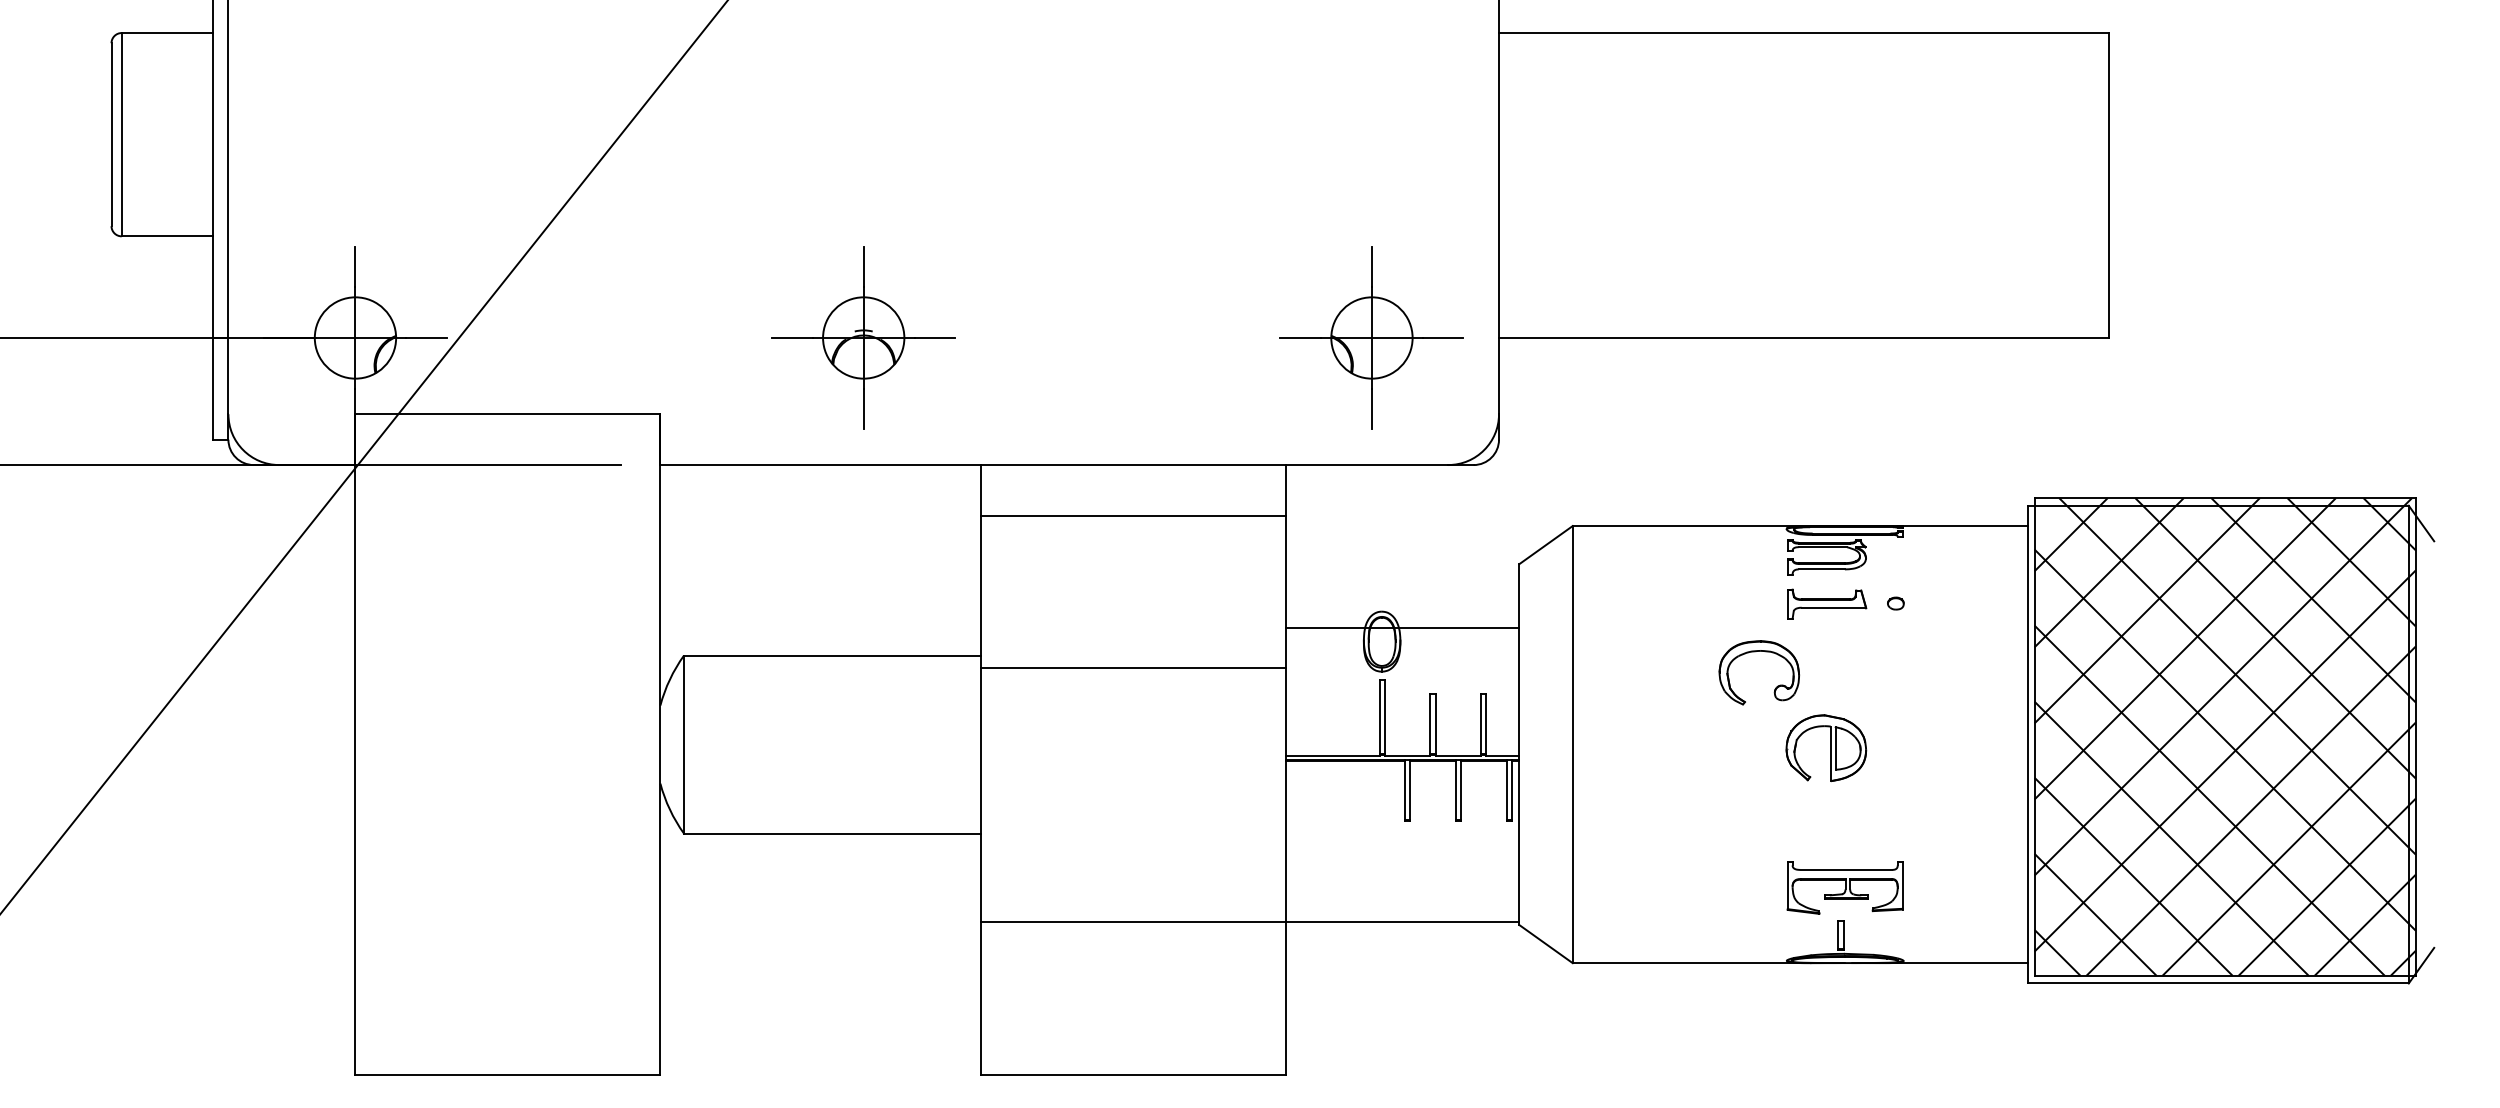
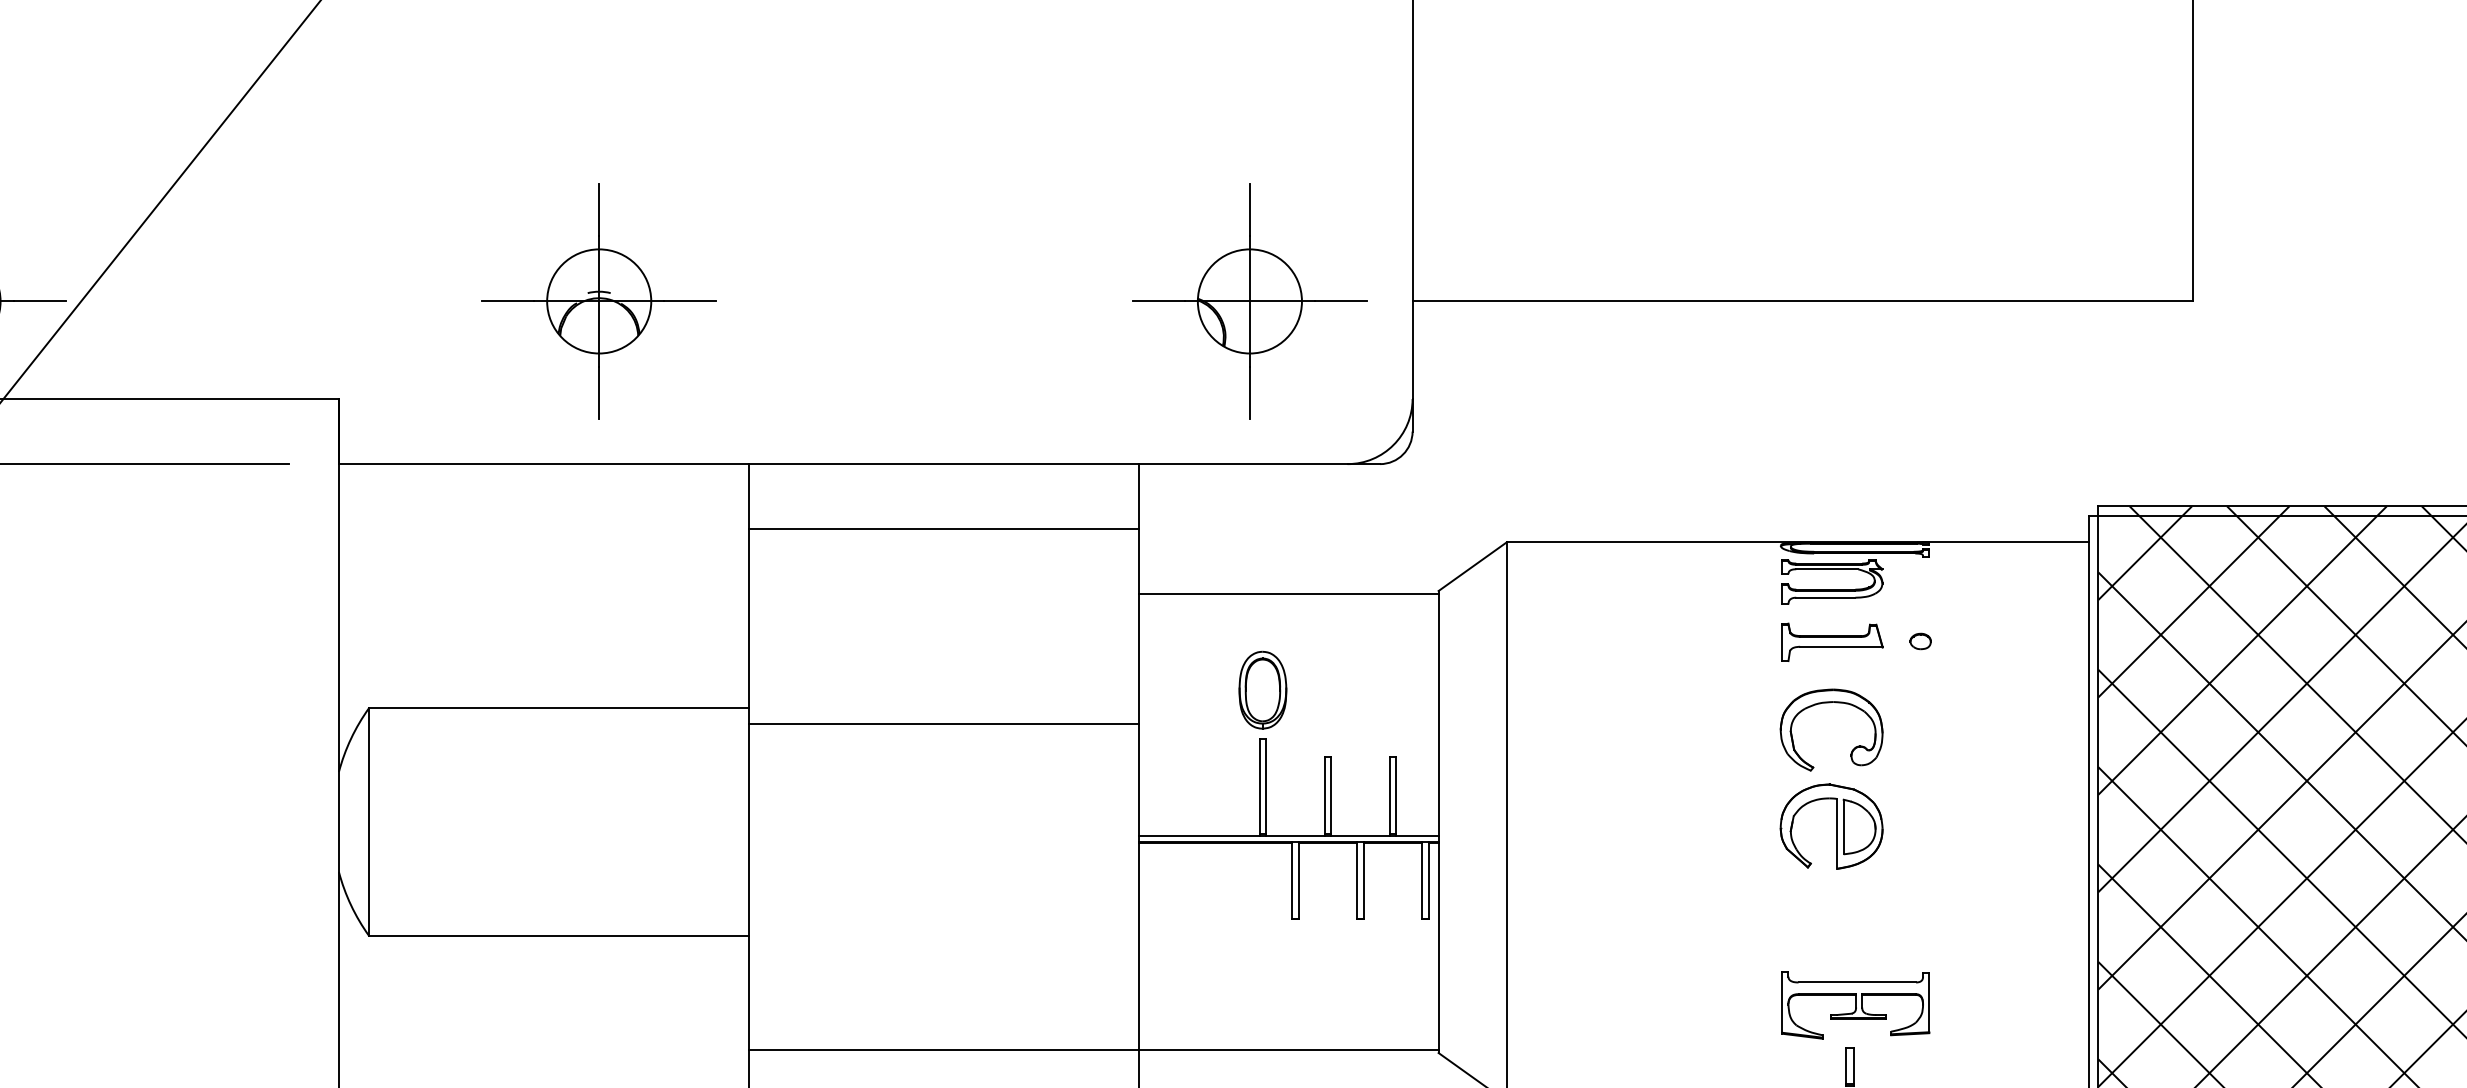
line: (1402, 627) -> (1289, 593), moved
part: (1755, 652) -> (1826, 704), moved

